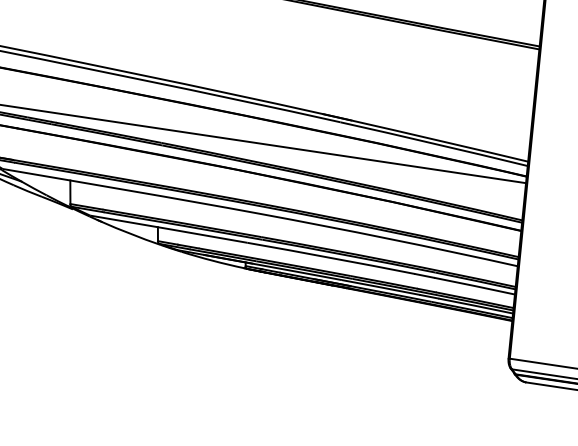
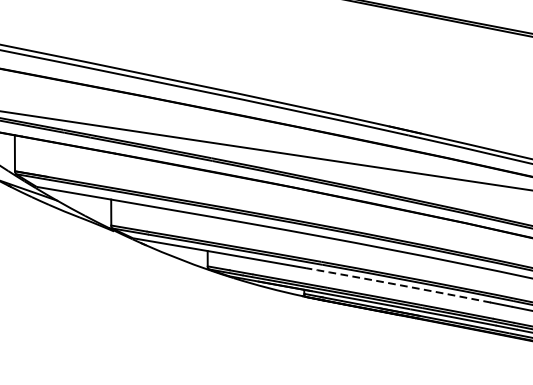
arc: (331, 258) -> (398, 285), solid -> dashed

